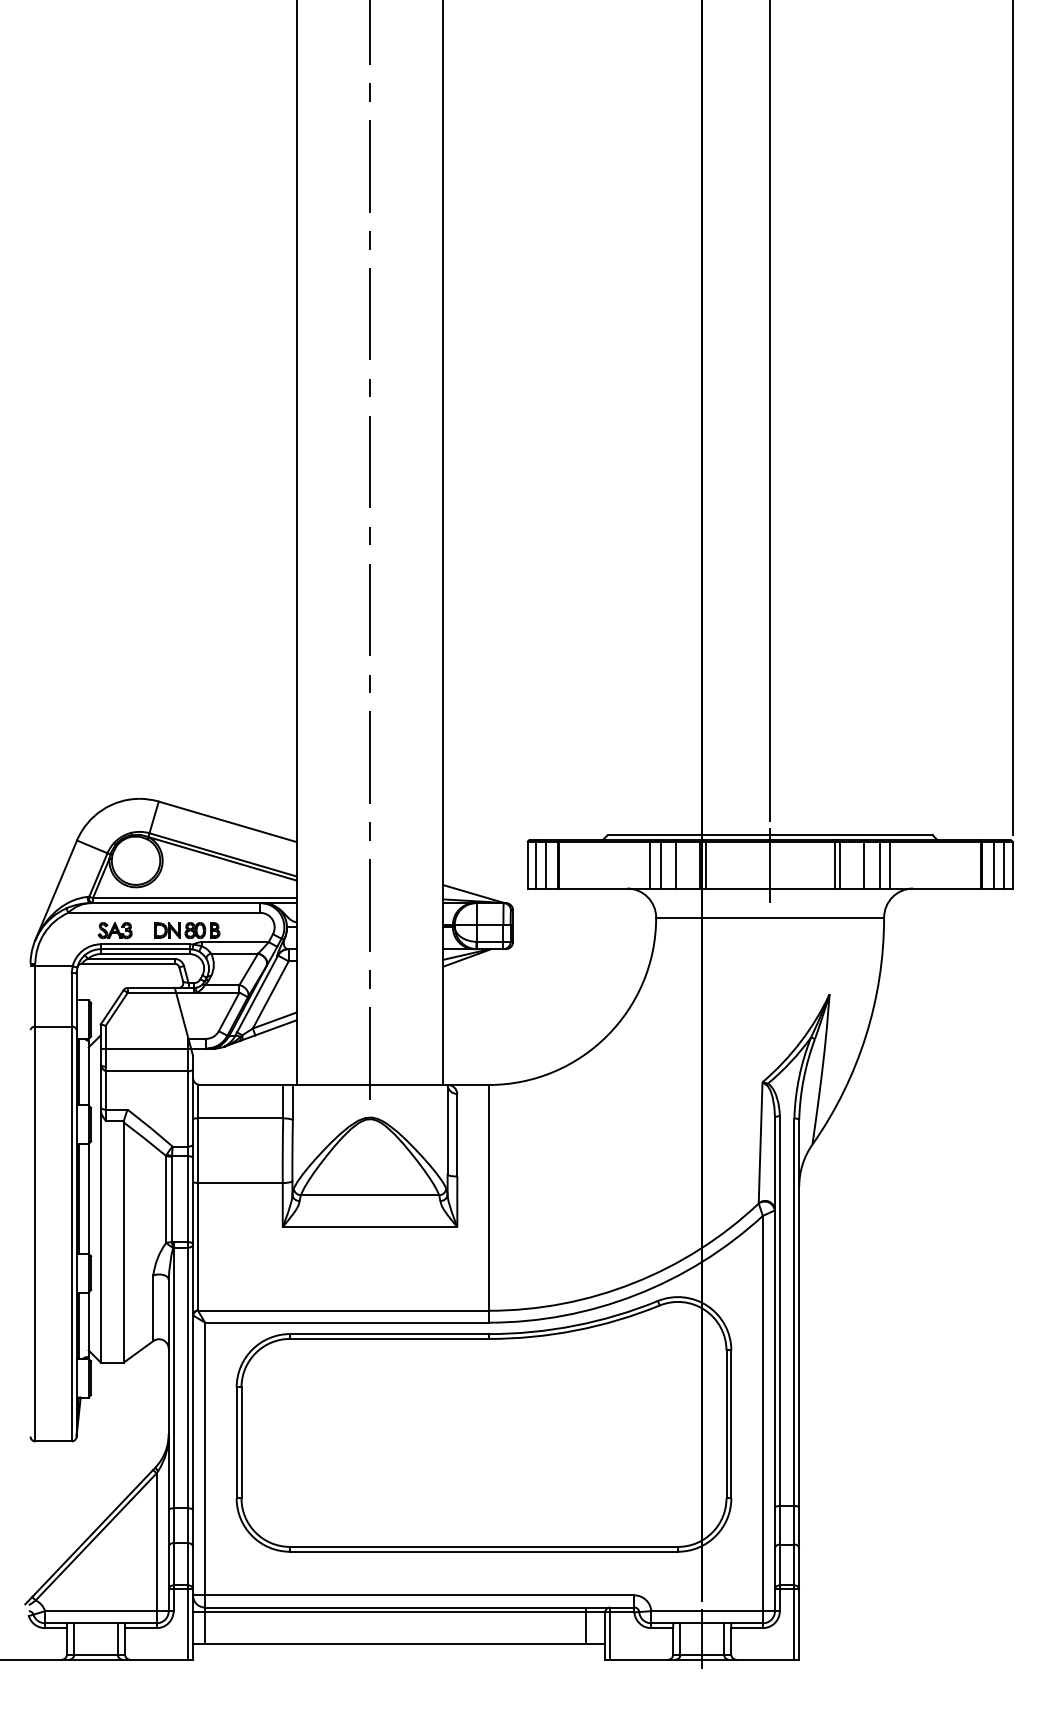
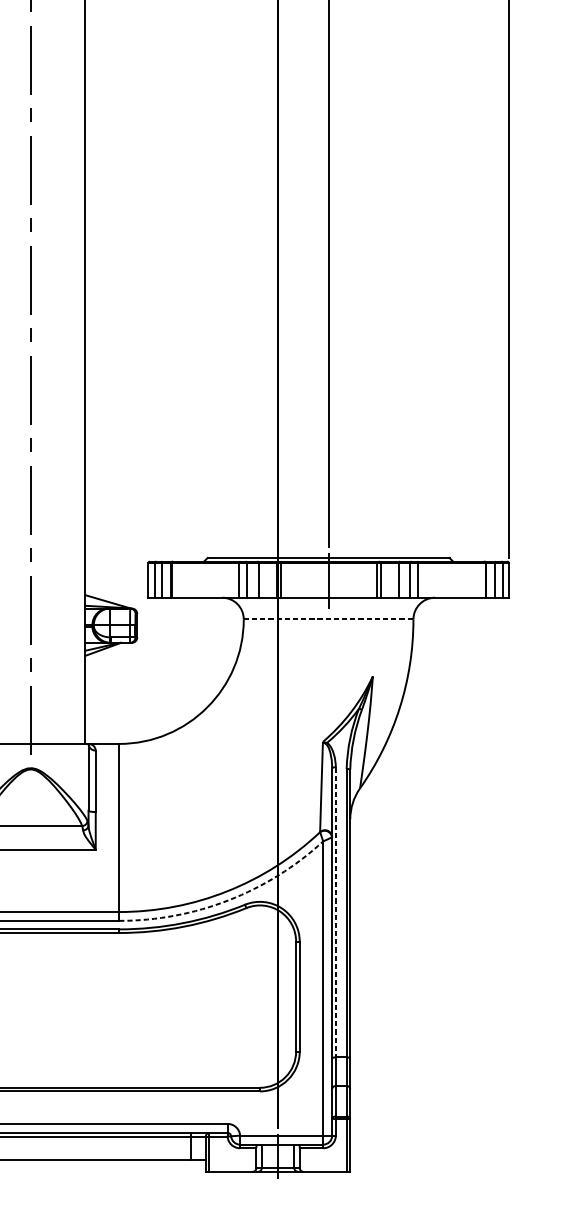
line: (770, 917) -> (328, 619), solid -> dashed
arc: (635, 1295) -> (228, 900), solid -> dashed
line: (779, 1311) -> (335, 912), solid -> dashed

